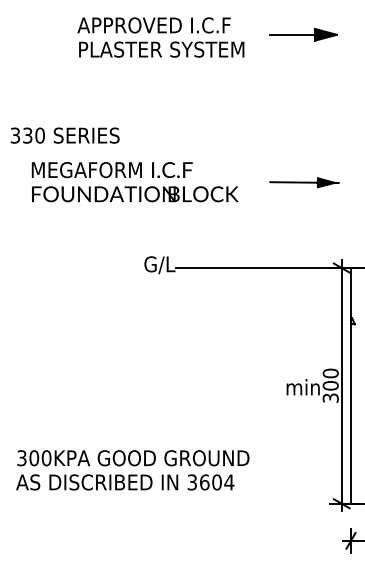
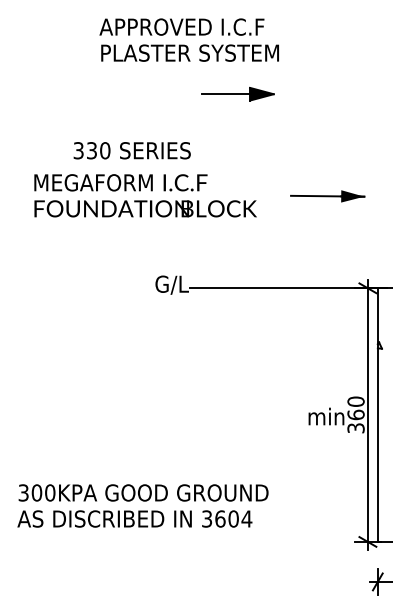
part: (303, 34) -> (237, 93), moved
text: (160, 36) -> (188, 39), moved
text: (64, 135) -> (131, 150), moved
text: (330, 385) -> (355, 414), 300 -> 360

